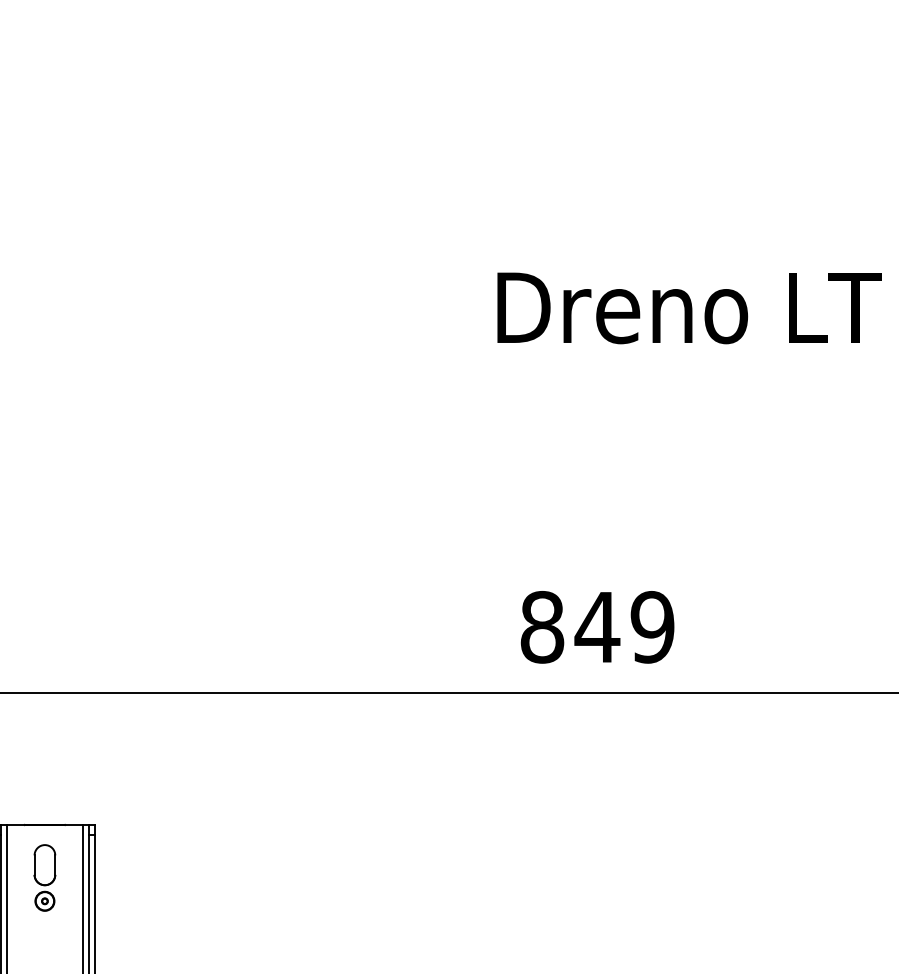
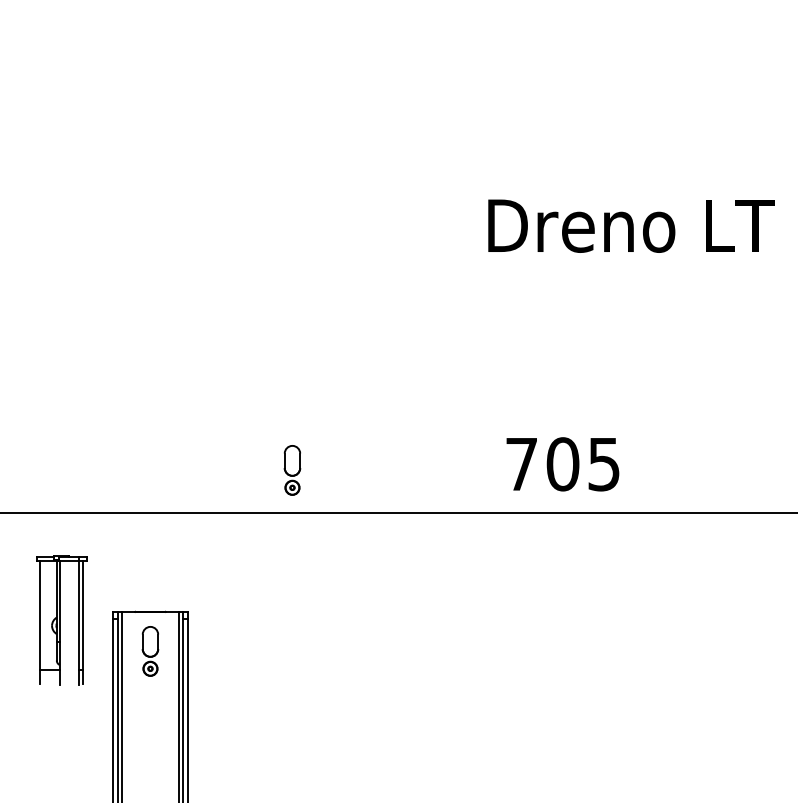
text: (596, 627) -> (562, 464), 849 -> 705
part: (235, 635) -> (292, 470), added

